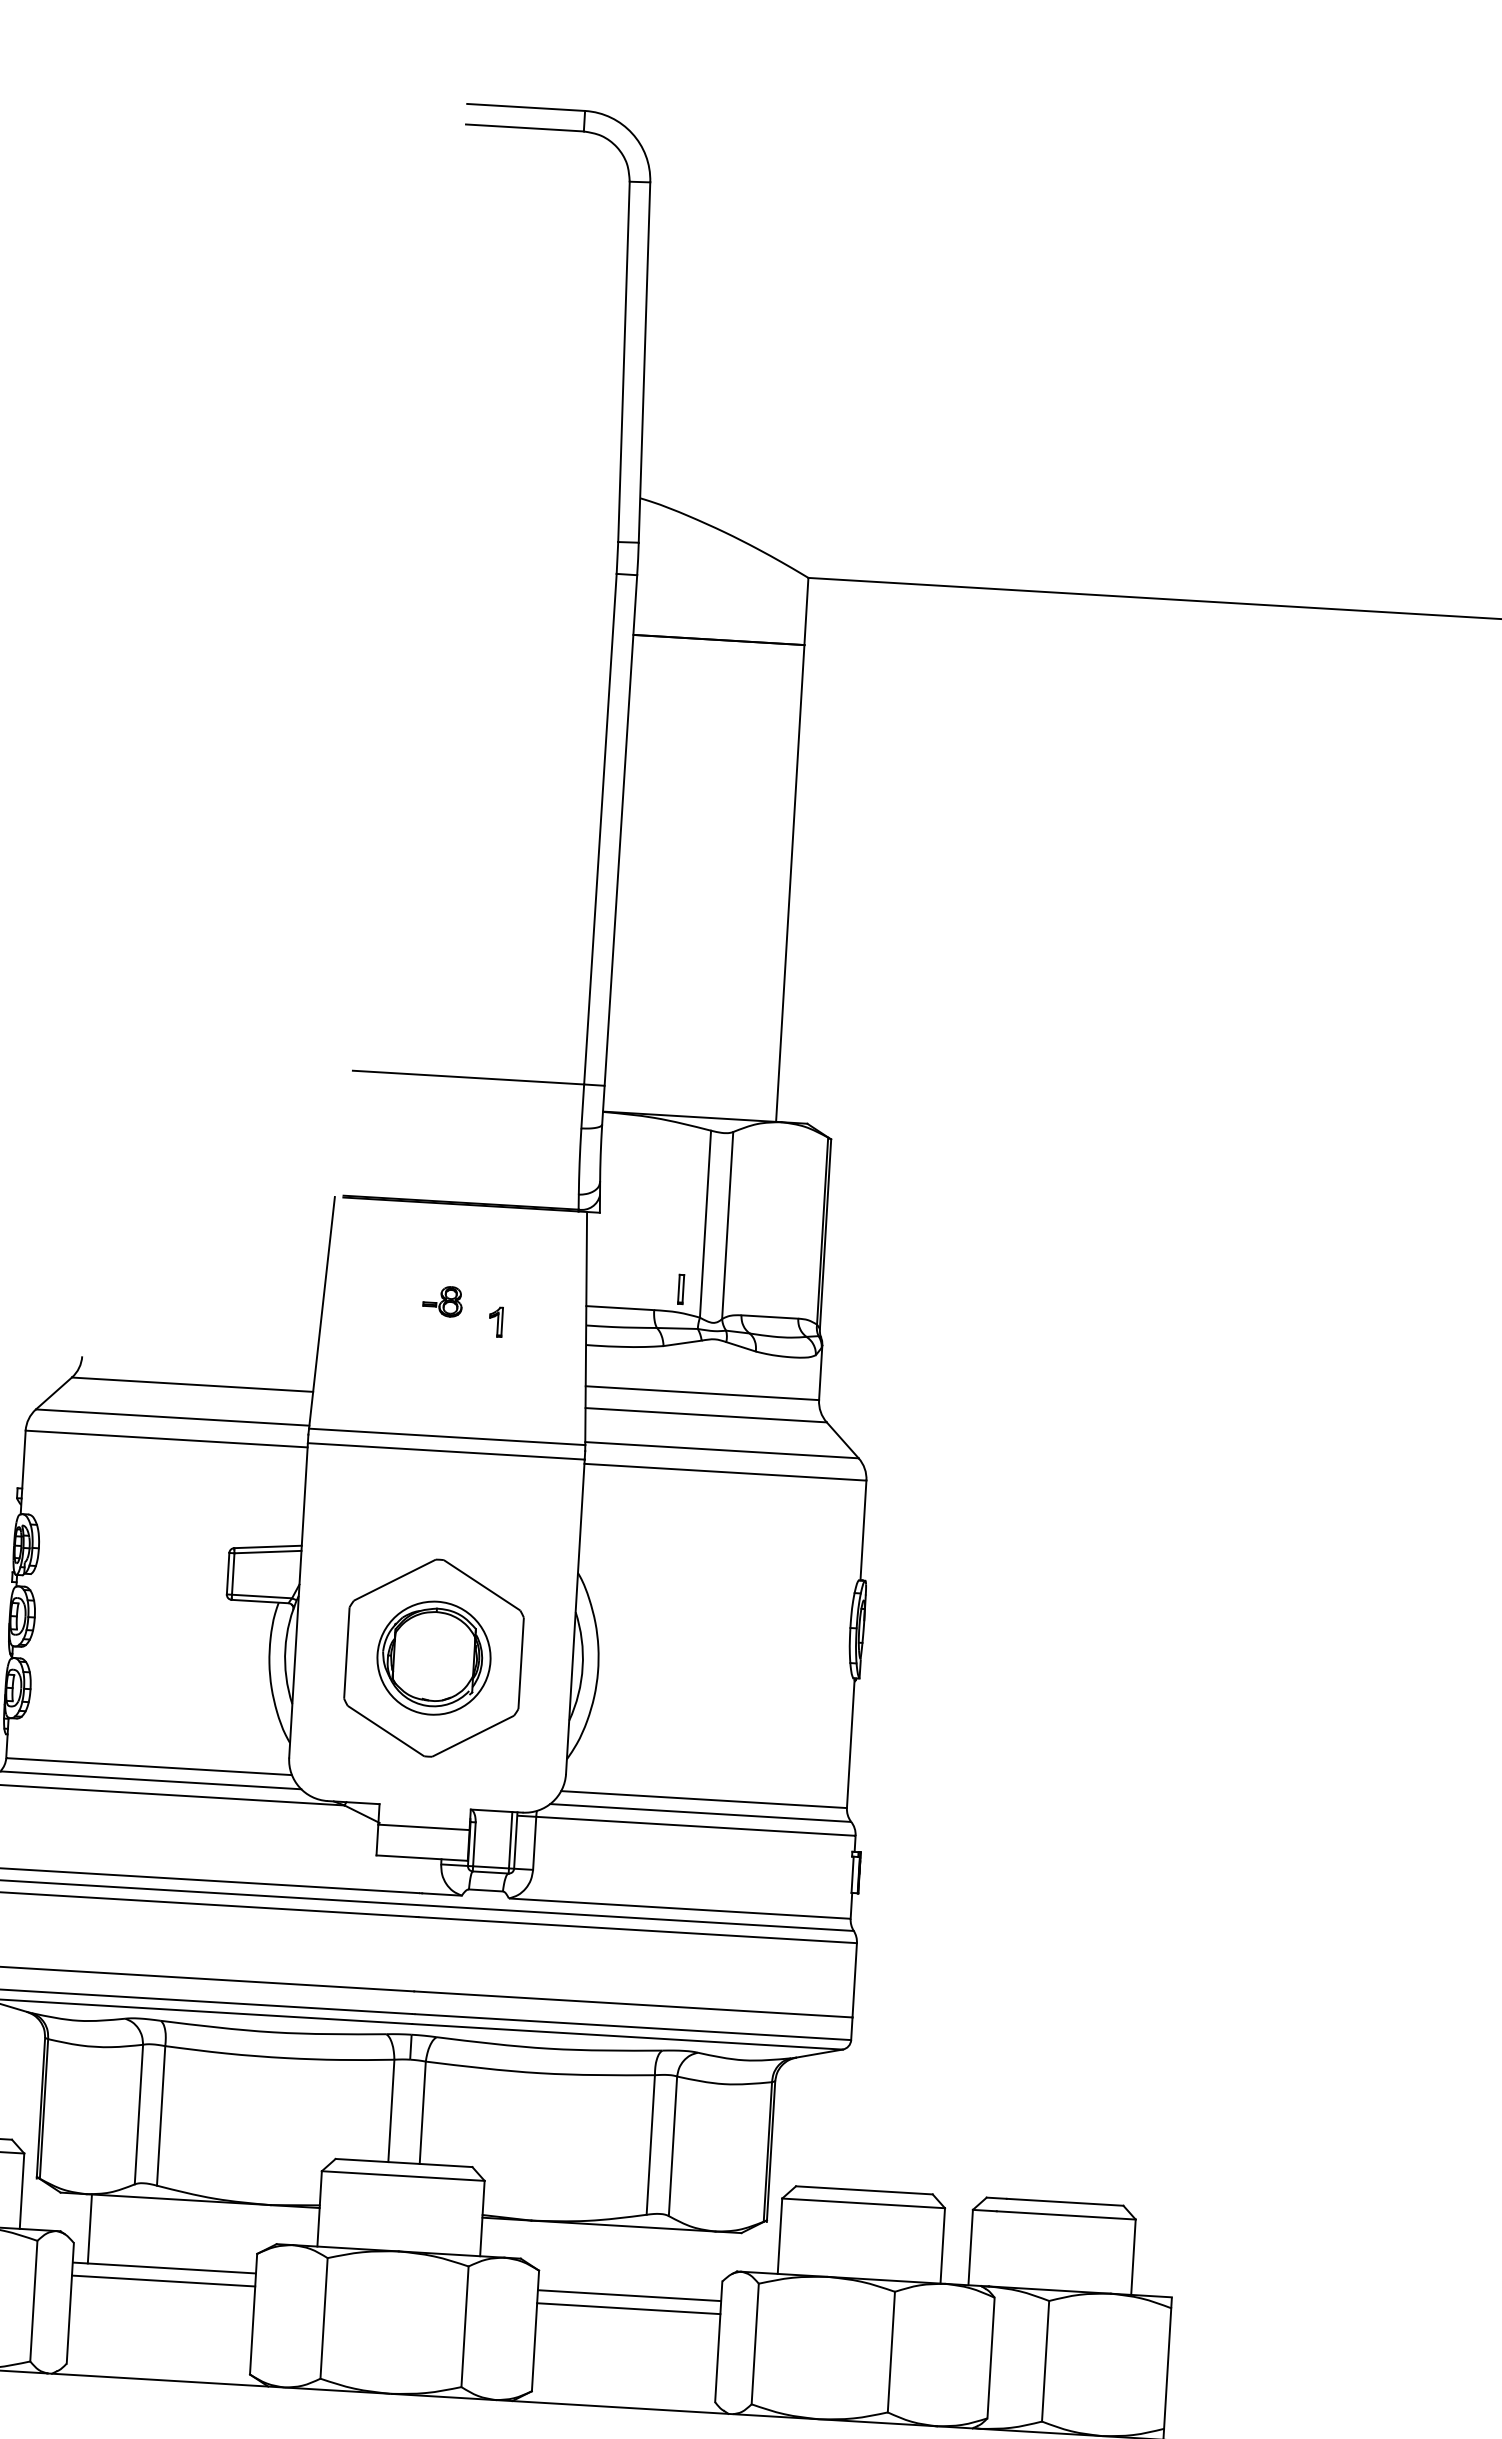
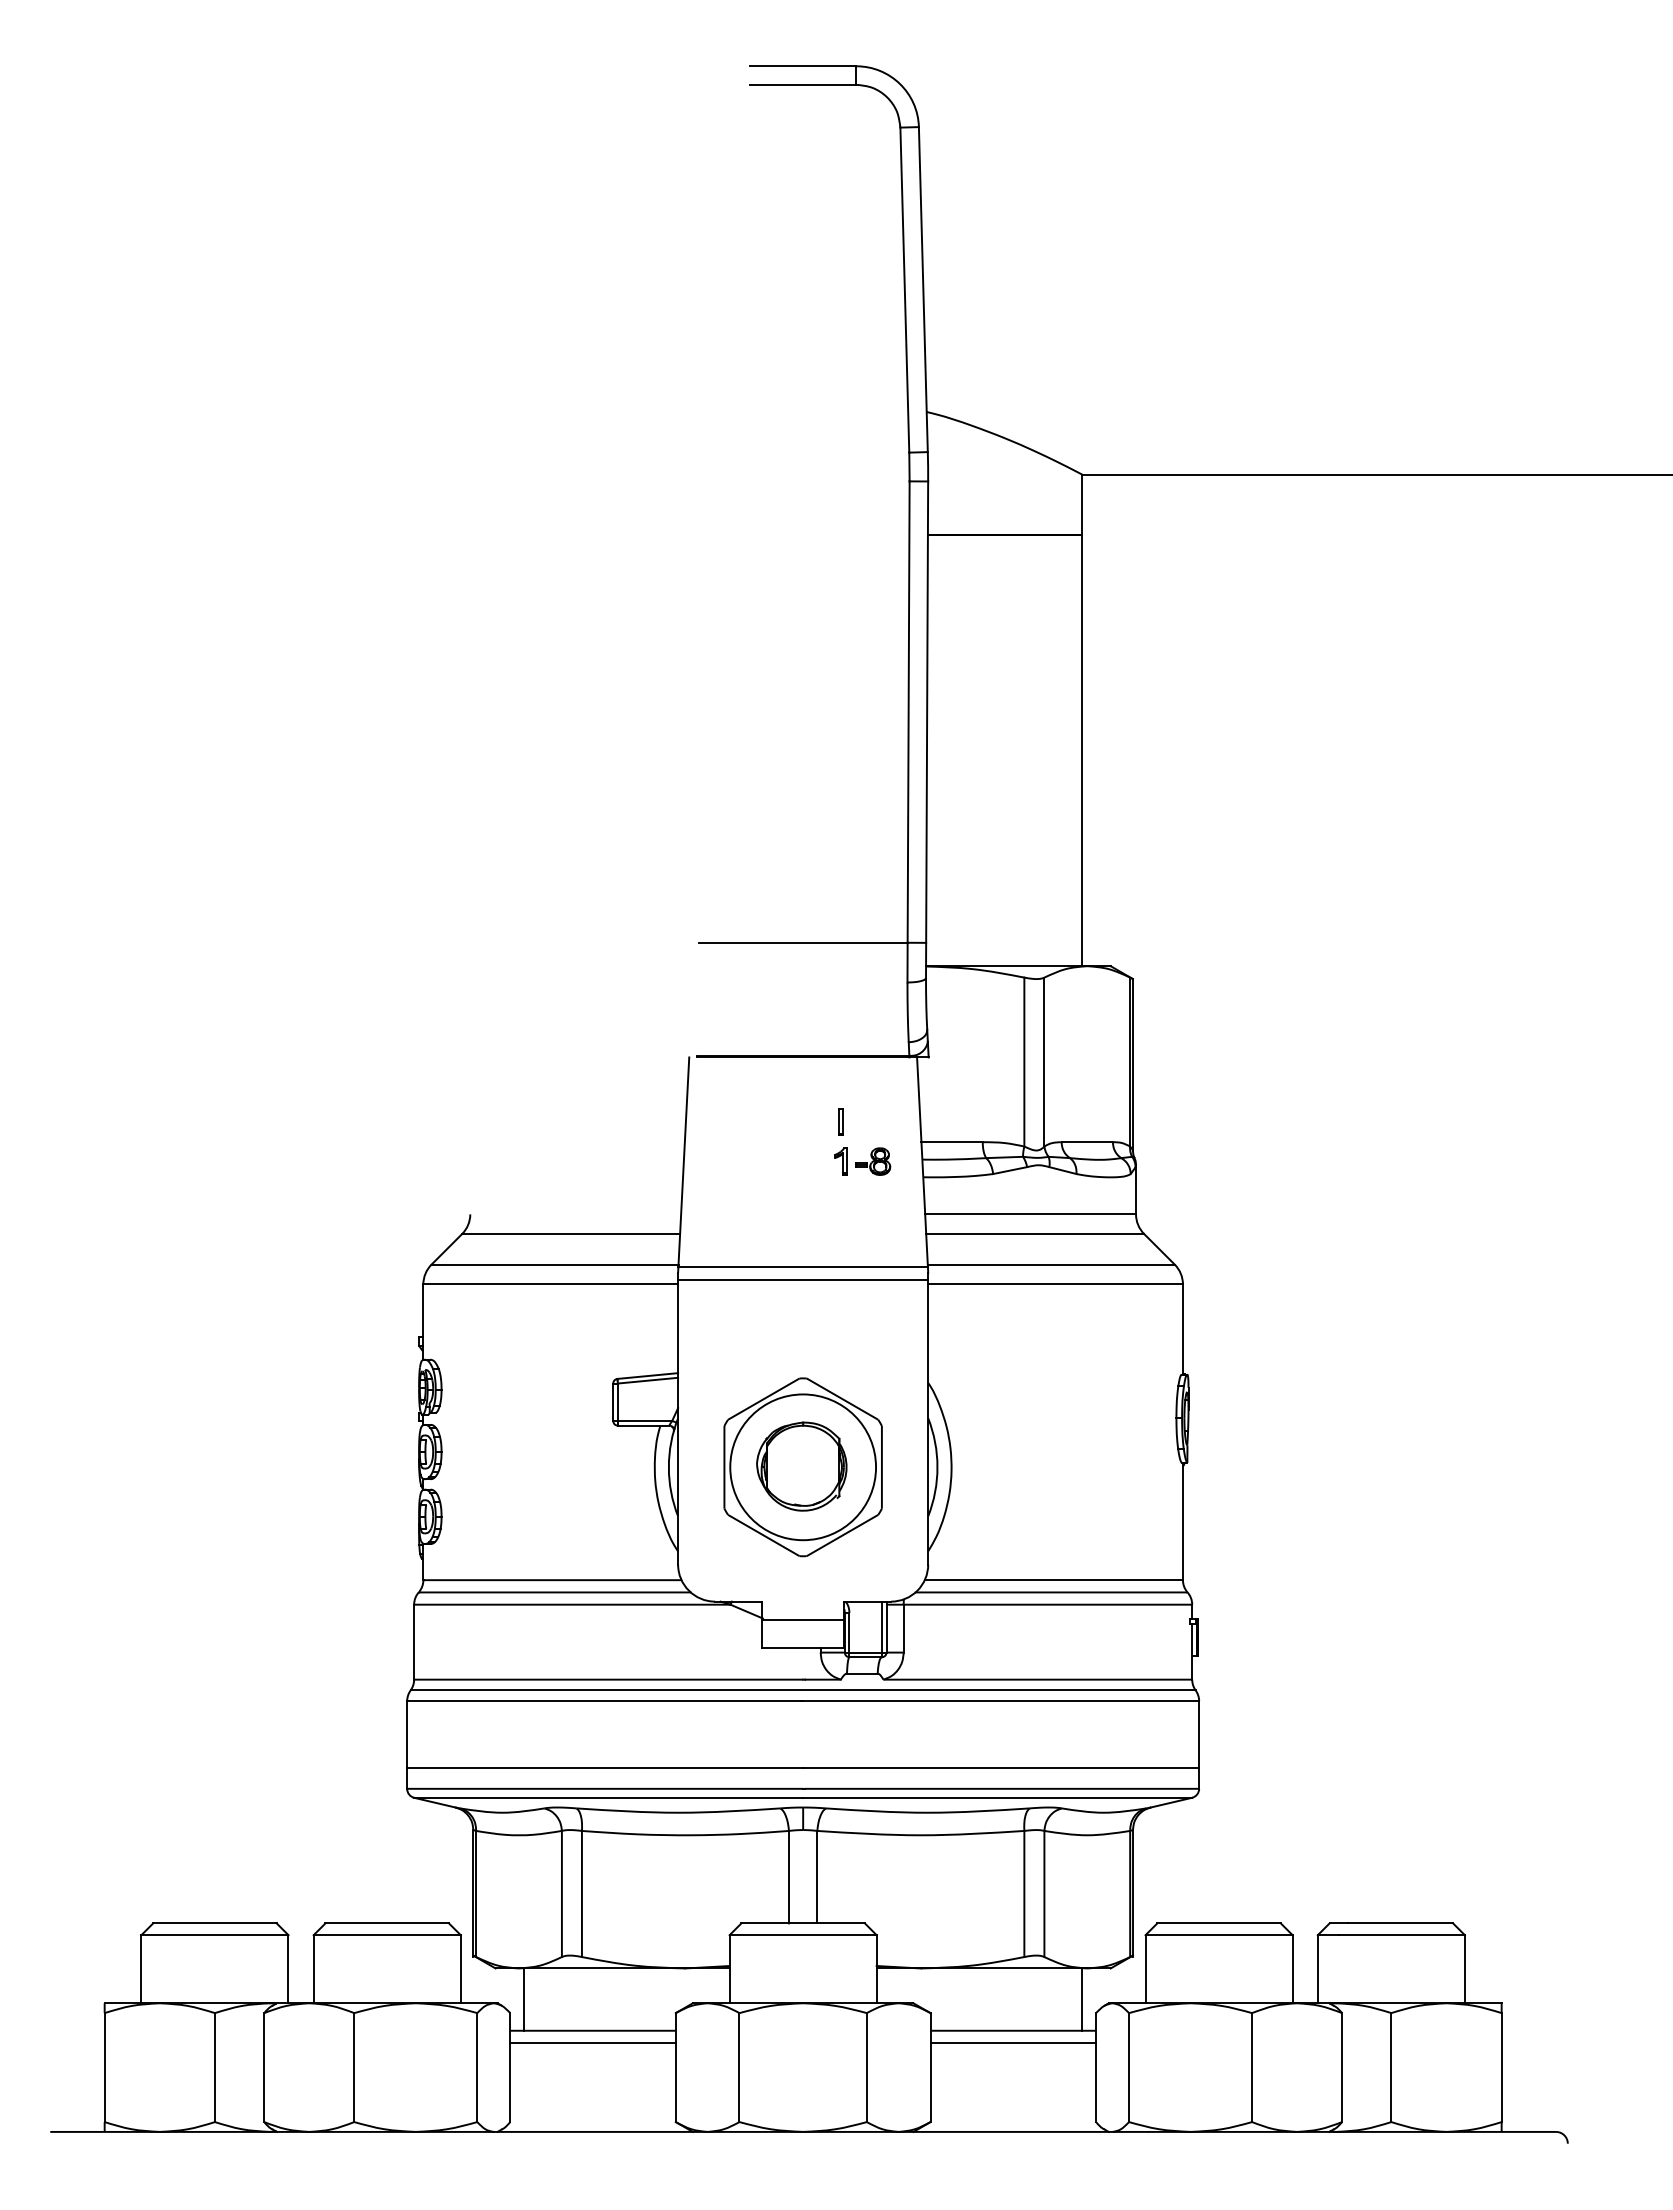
part: (680, 1288) -> (840, 1121), moved
part: (443, 1301) -> (873, 1161), moved
circle: (434, 1658) -> (803, 1467), size x1.43
line: (708, 2265) -> (1082, 1999), added

